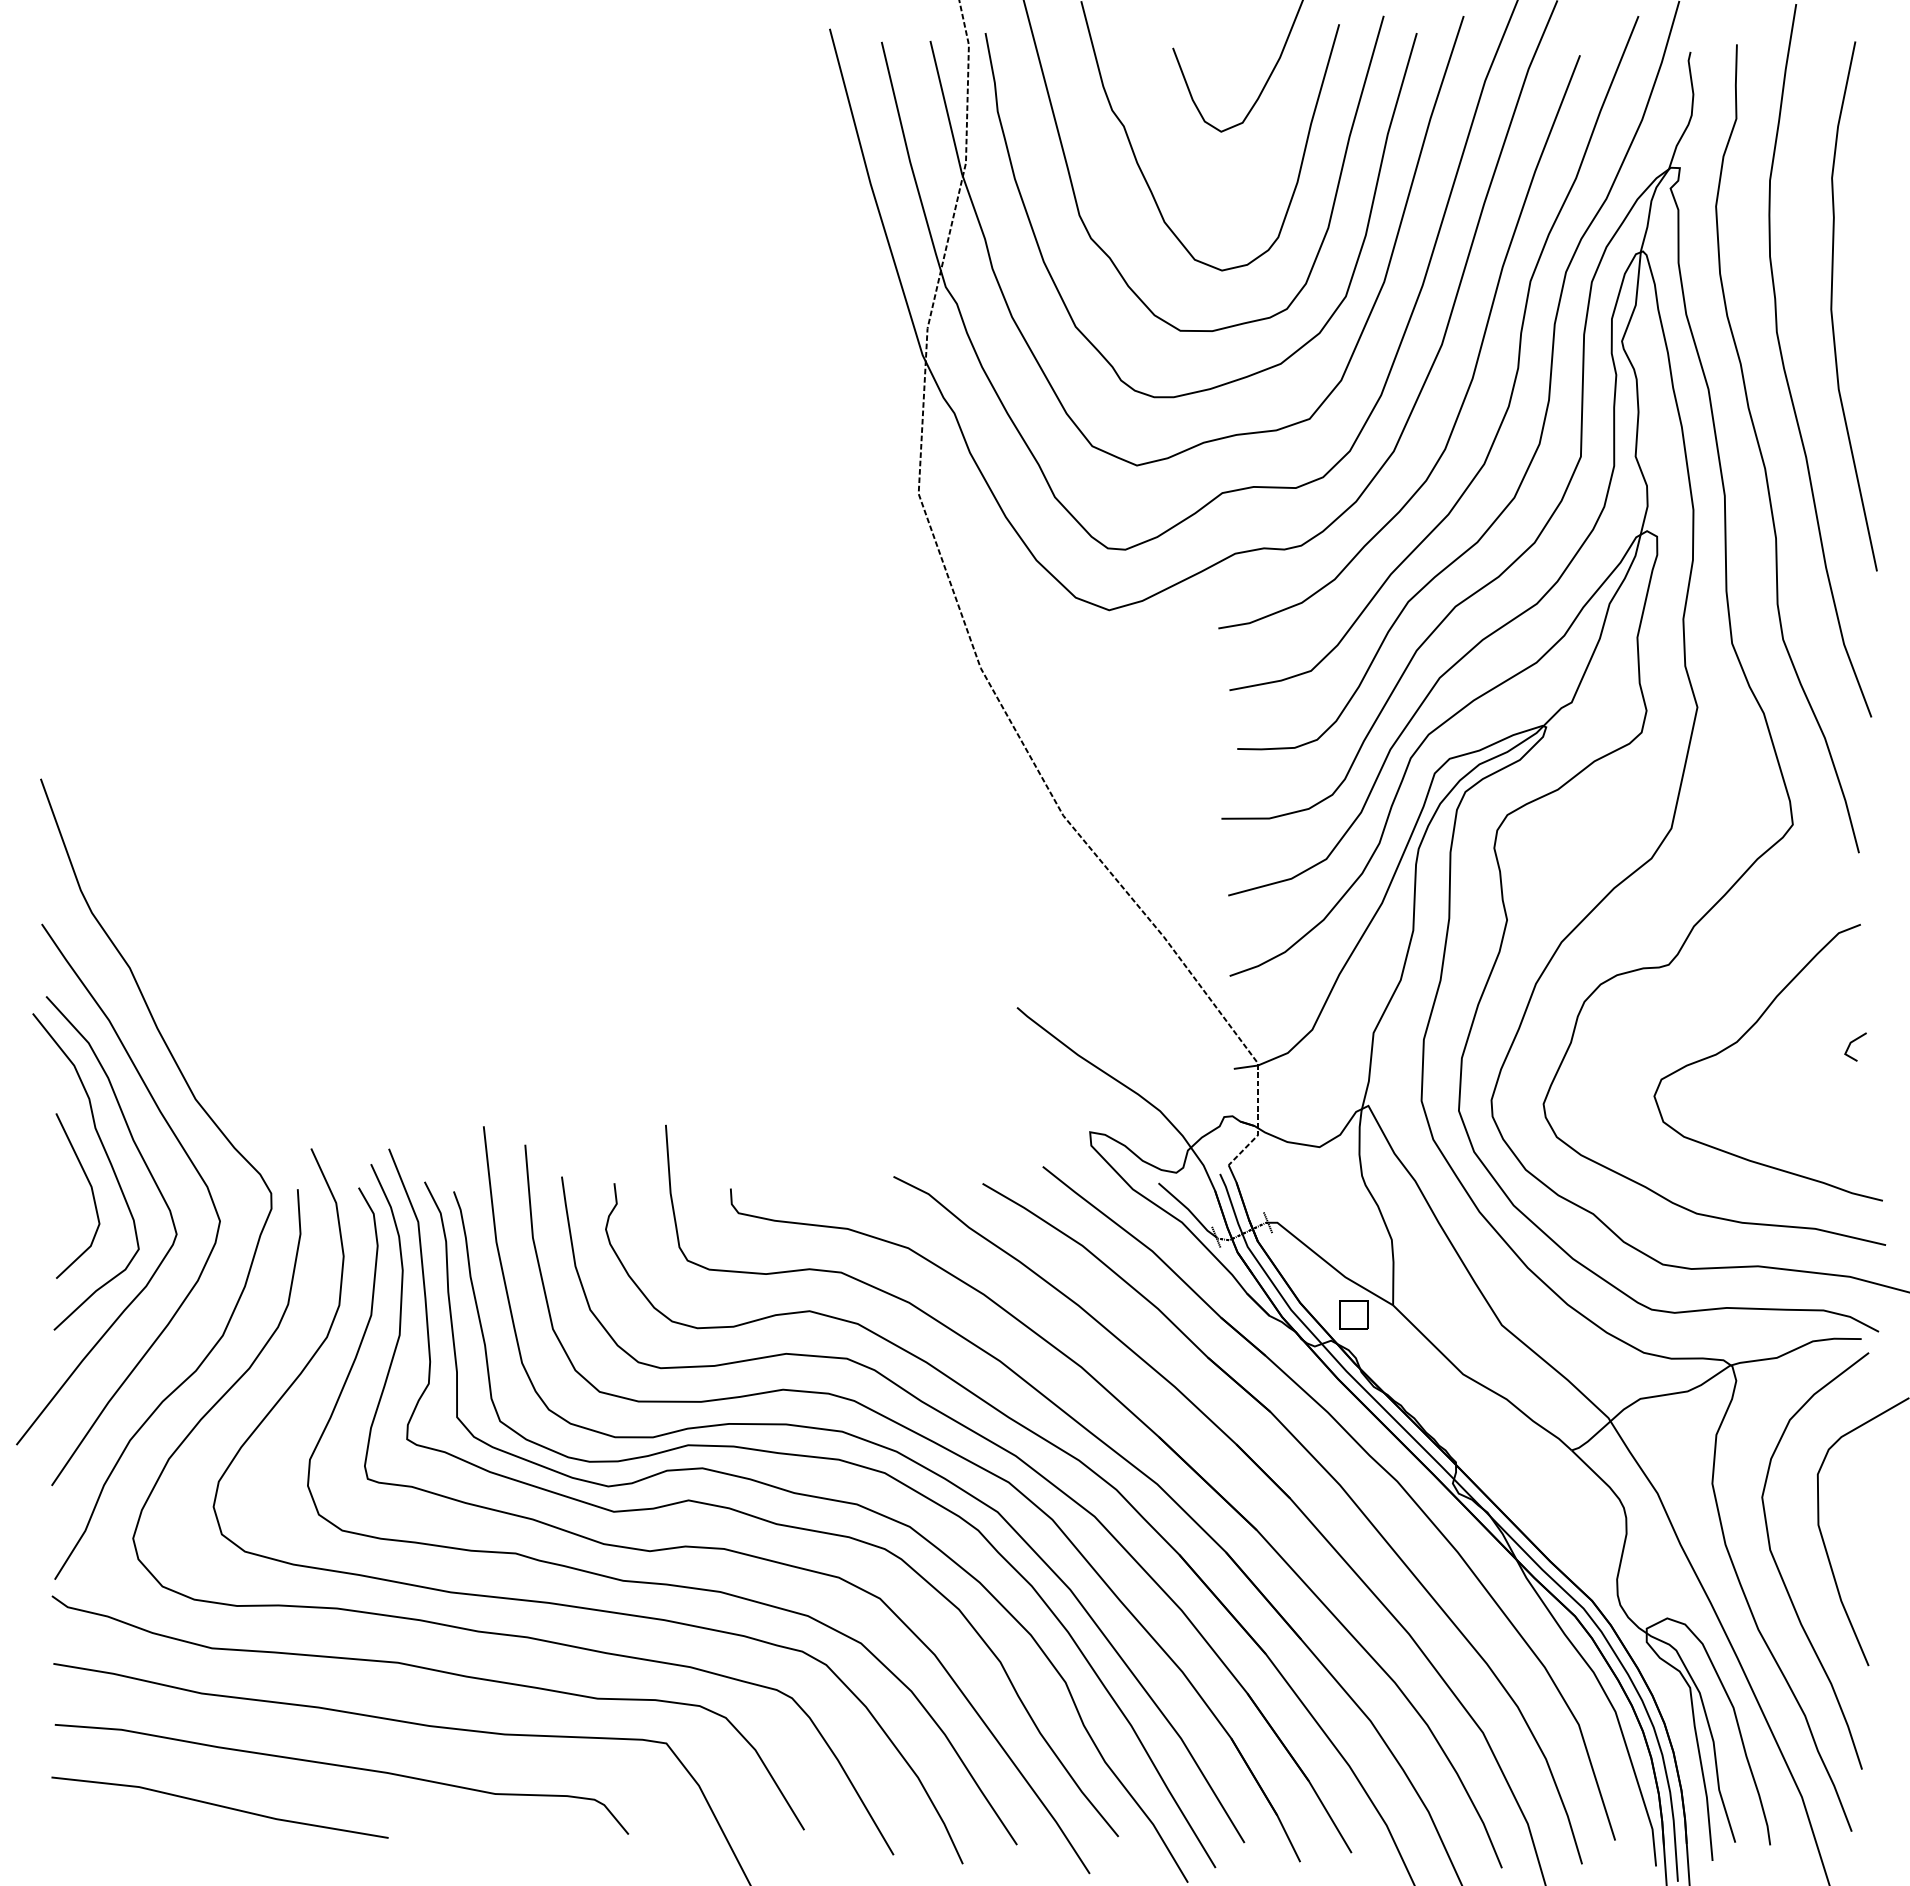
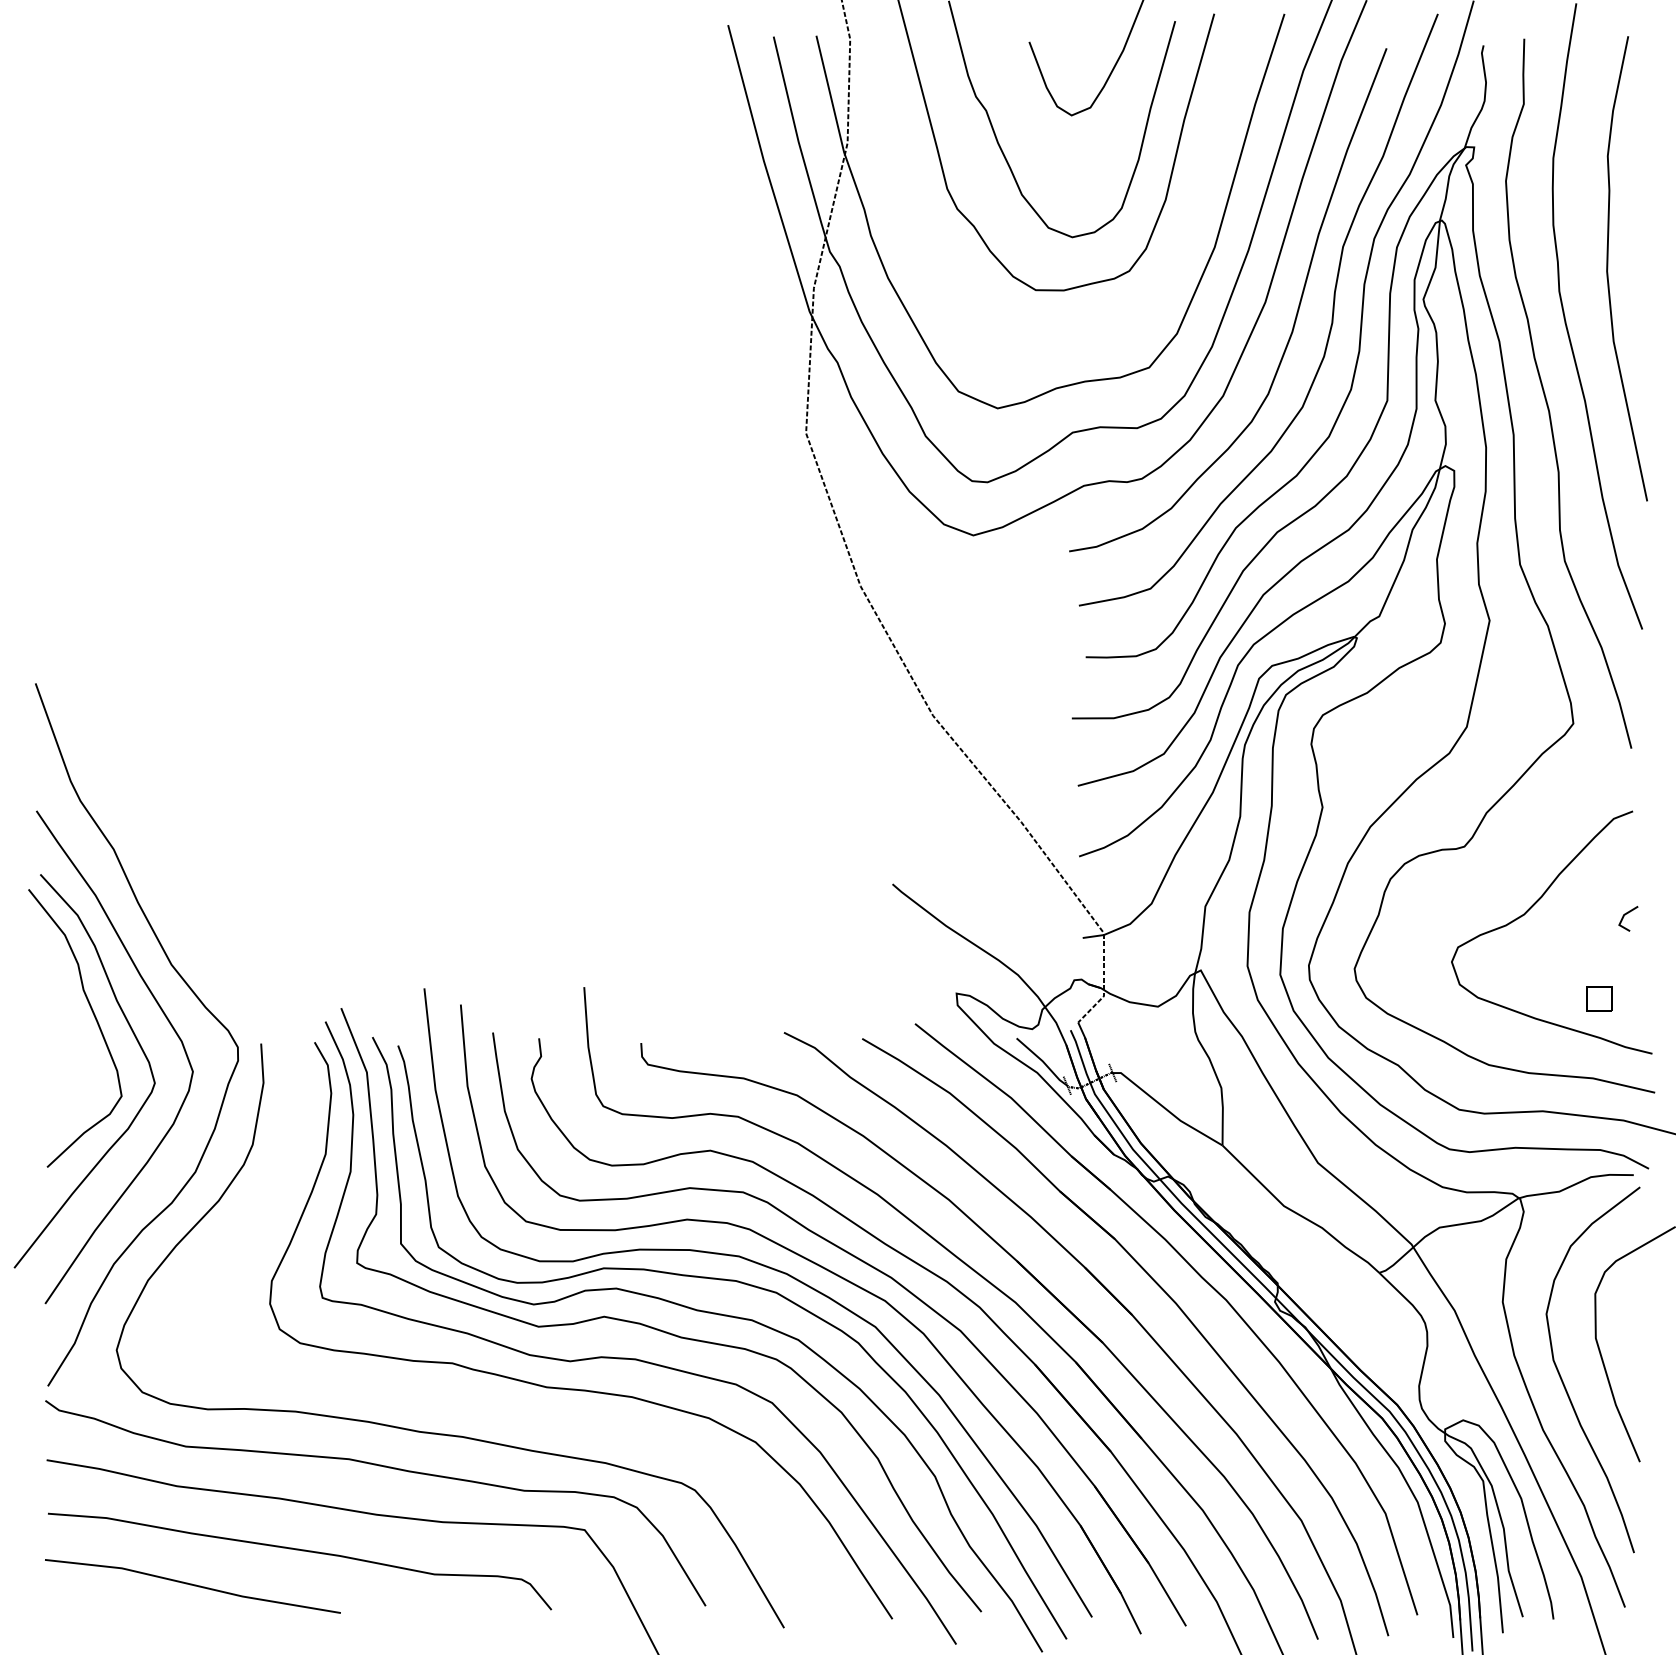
part: (1057, 287) -> (927, 252), removed
line: (91, 1192) -> (80, 1046), removed
part: (1353, 1314) -> (1599, 998), moved
part: (574, 1605) -> (504, 1408), removed

